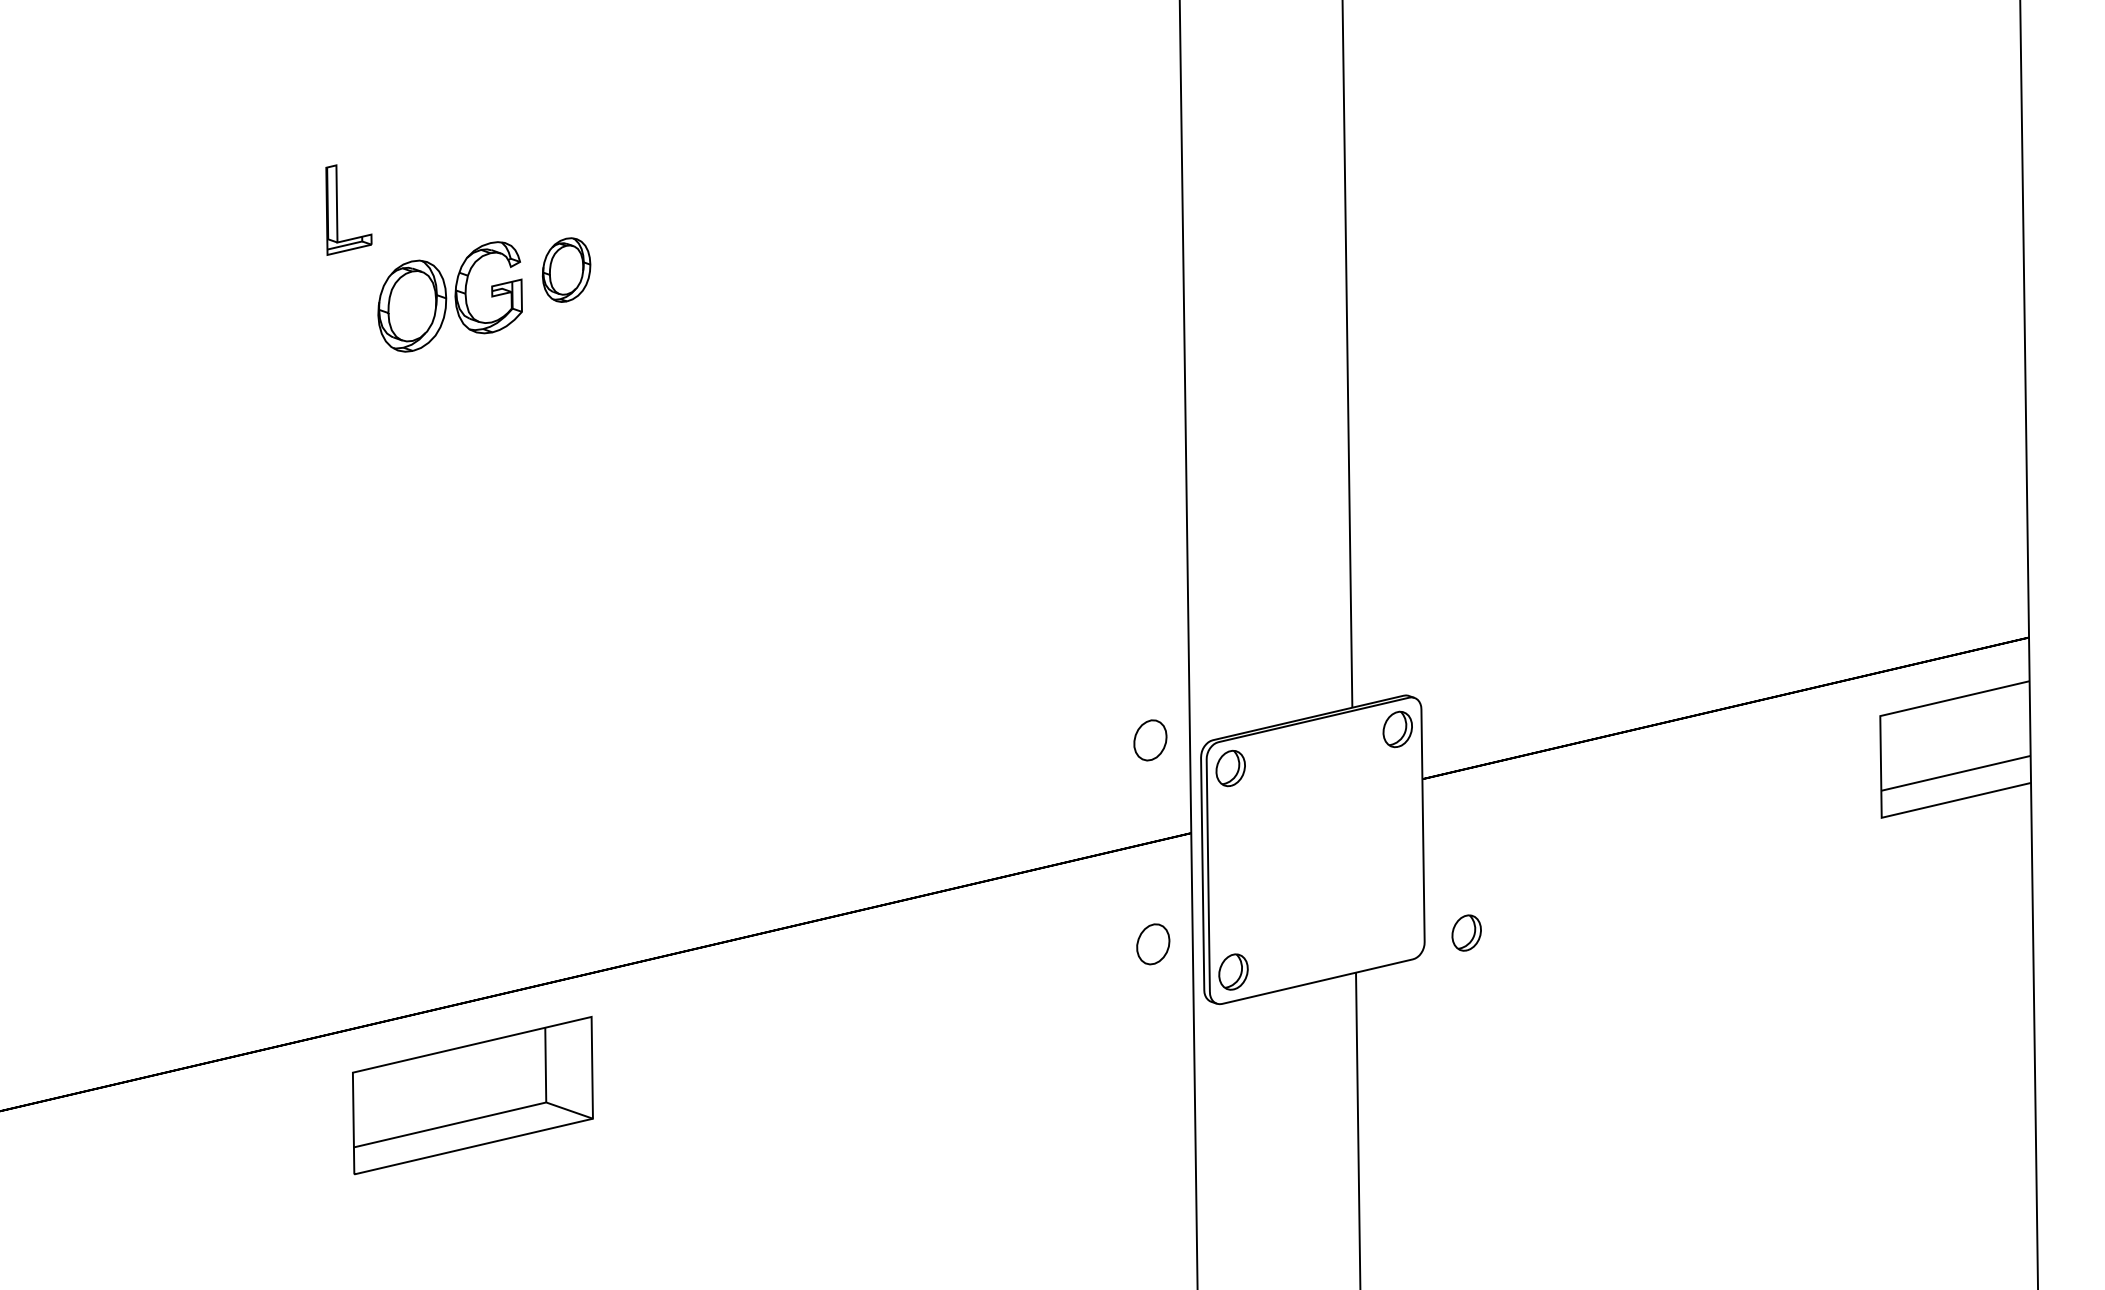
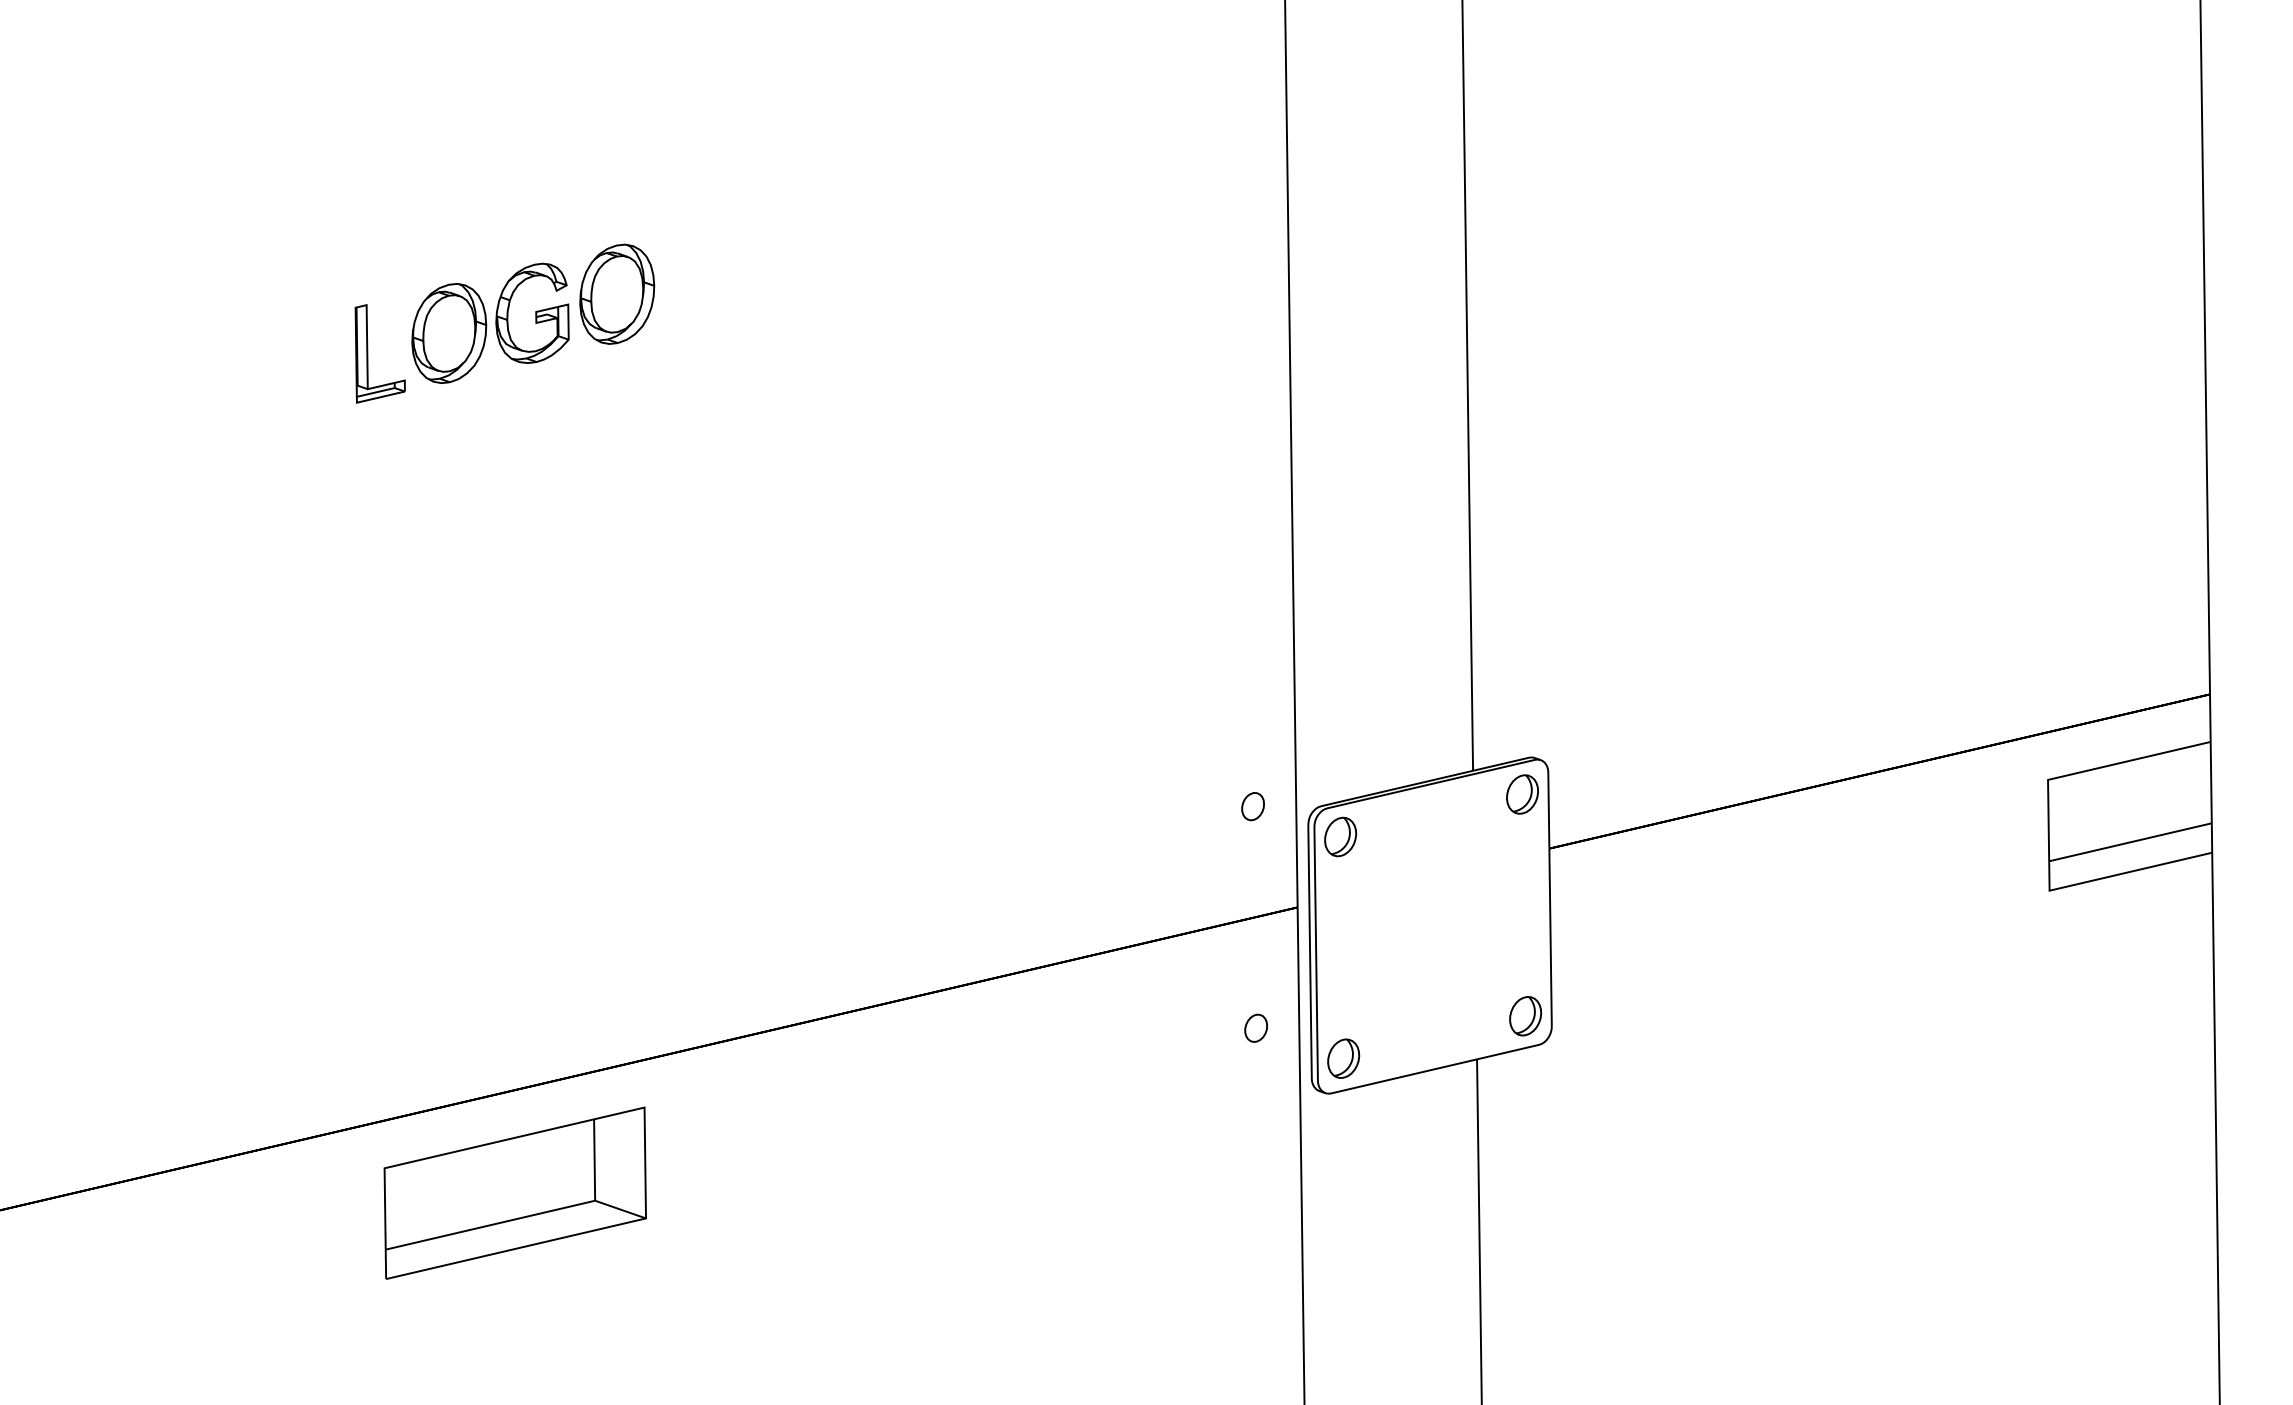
part: (338, 209) -> (368, 353), moved
part: (566, 269) -> (617, 293), size x1.43
part: (1149, 740) -> (1252, 806), size x0.62
part: (1466, 933) -> (1525, 1016), moved
part: (1152, 943) -> (1255, 1027), size x0.62

